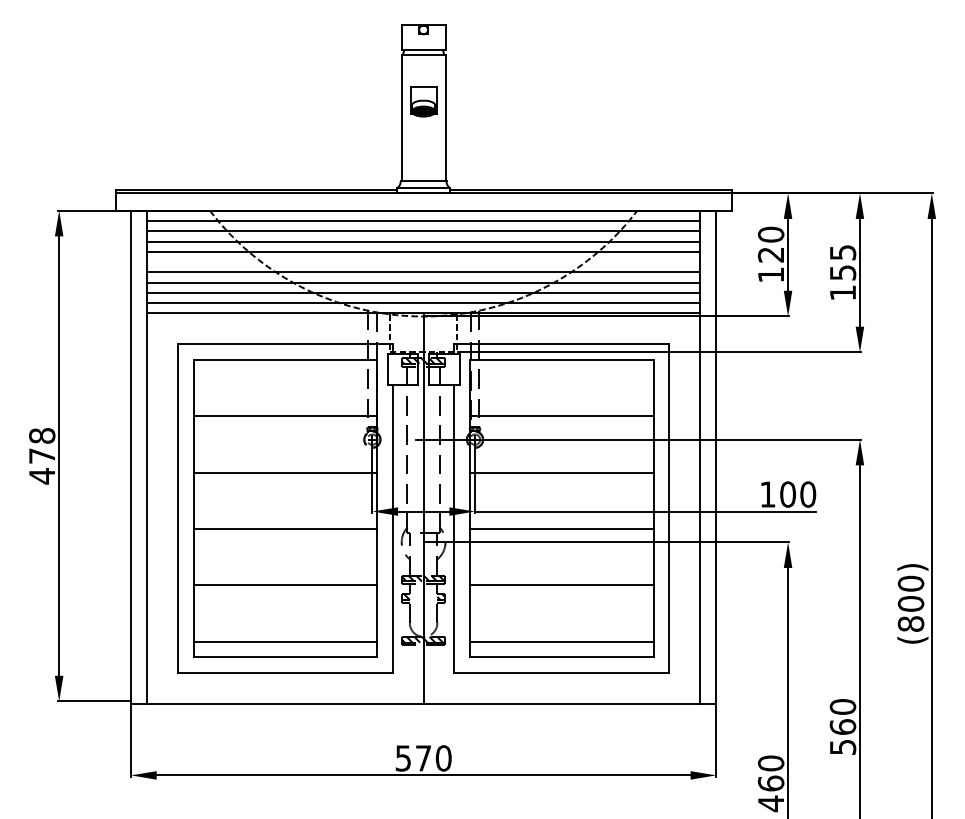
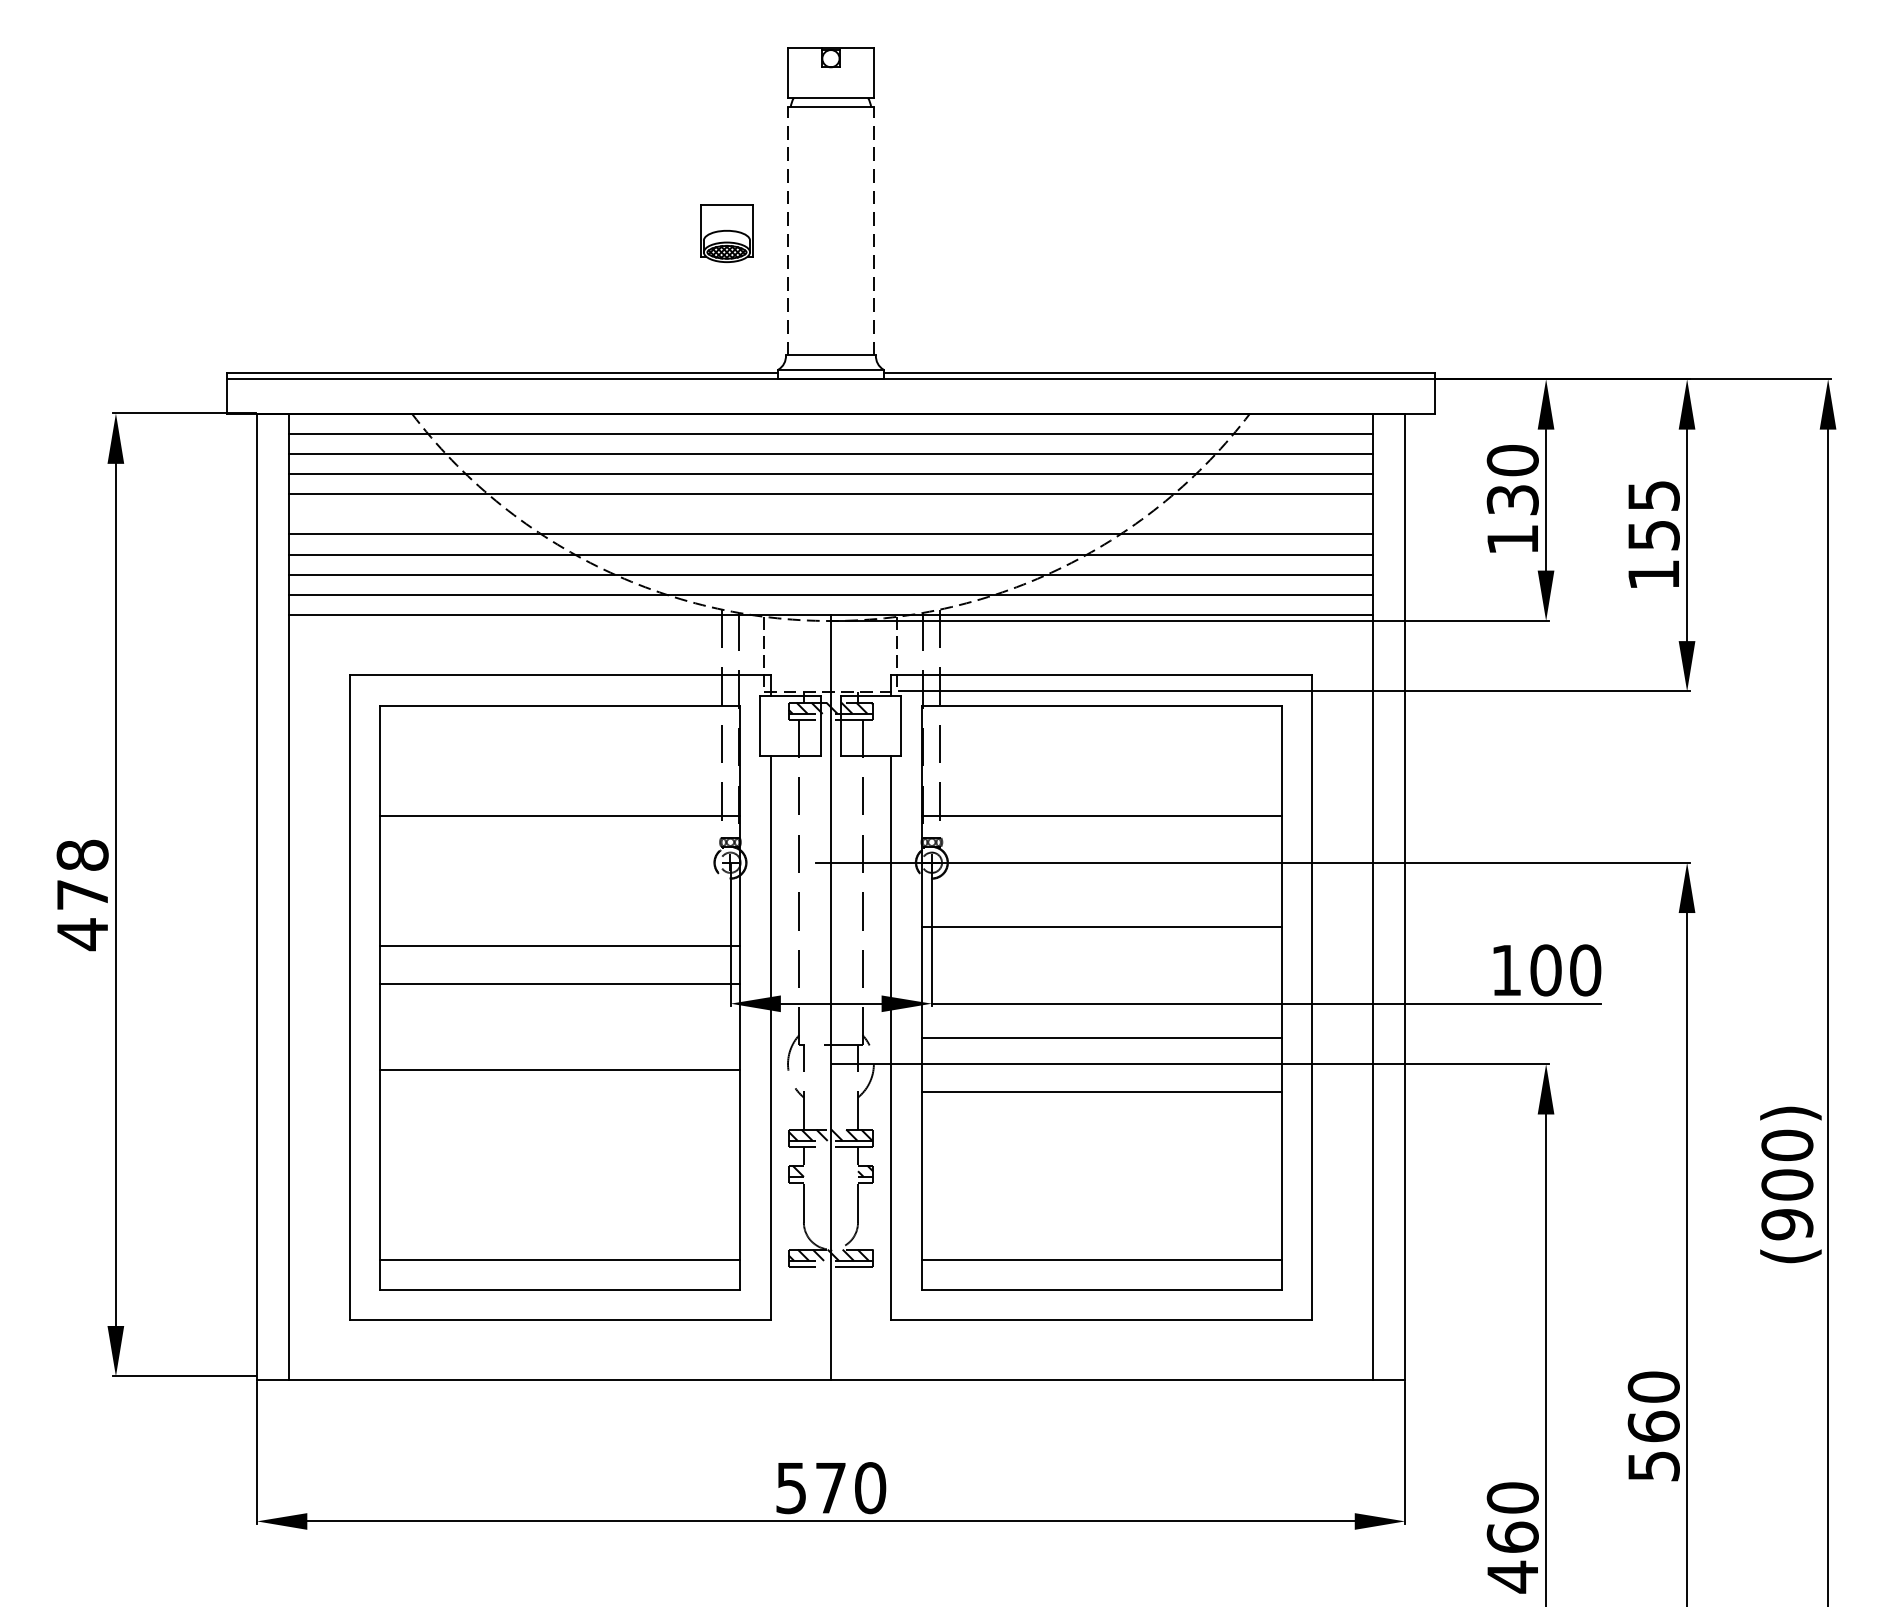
part: (423, 101) -> (726, 232), moved
line: (401, 117) -> (787, 230), solid -> dashed
line: (445, 117) -> (873, 230), solid -> dashed
text: (771, 254) -> (1513, 499), 120 -> 130
line: (285, 472) -> (559, 984), moved
line: (285, 529) -> (559, 946), moved
line: (285, 585) -> (559, 1070), moved
line: (561, 585) -> (1101, 1091), moved
text: (911, 624) -> (1788, 1225), (800) -> (900)

